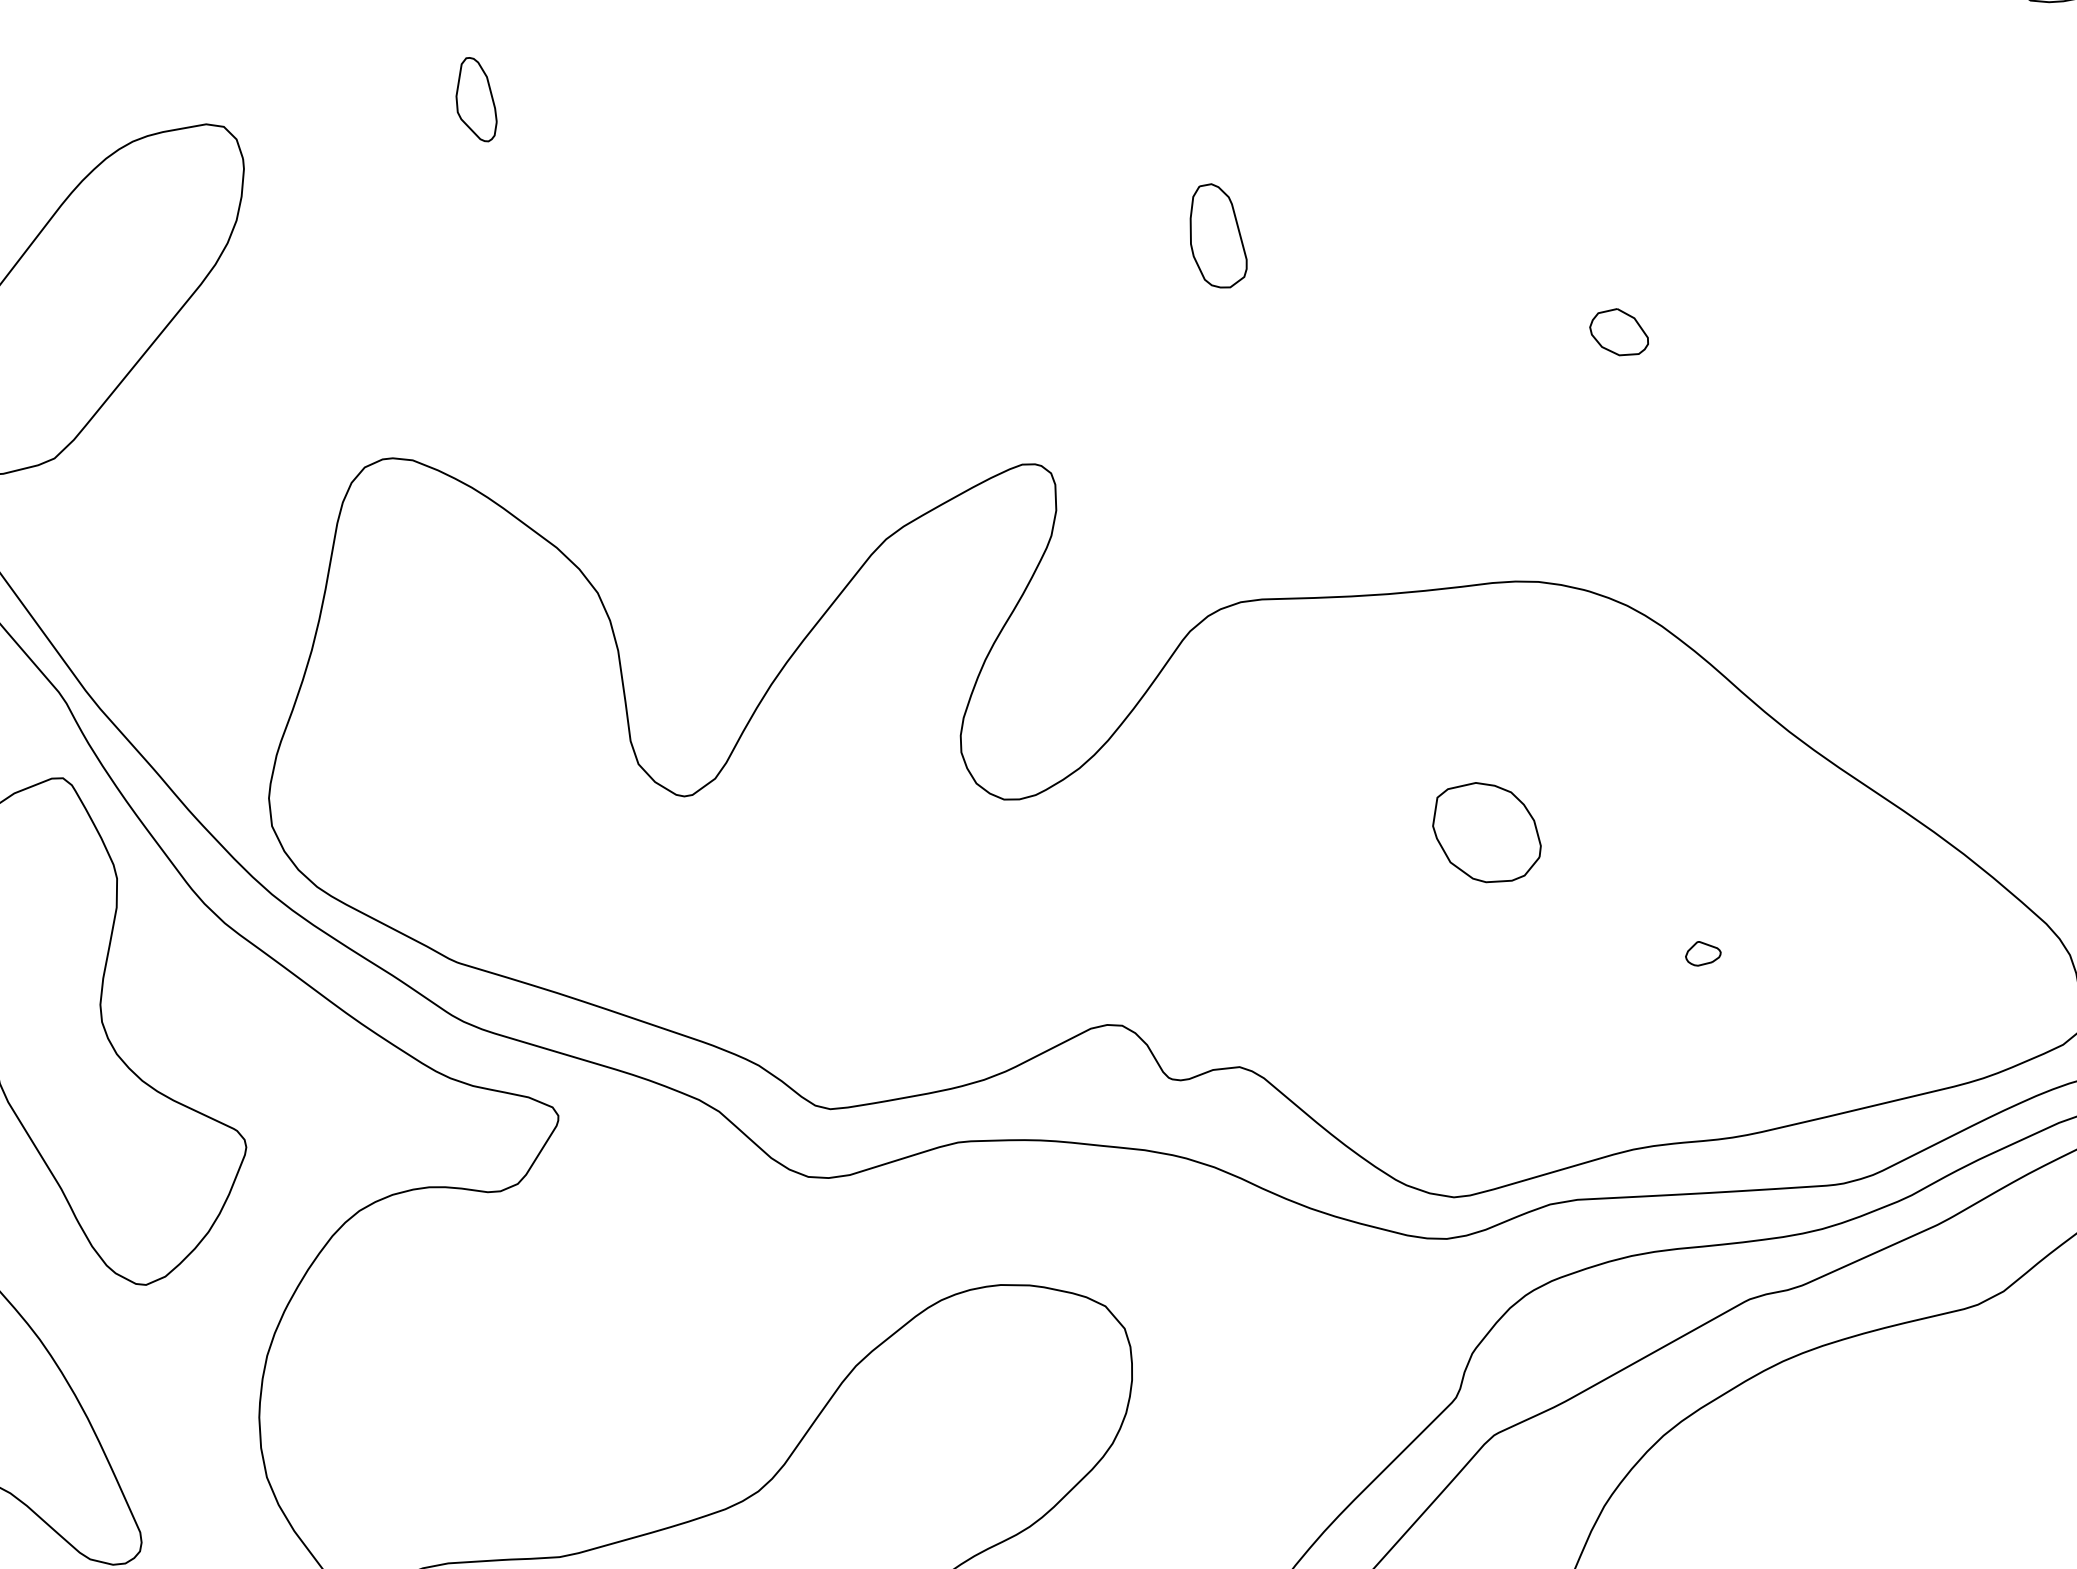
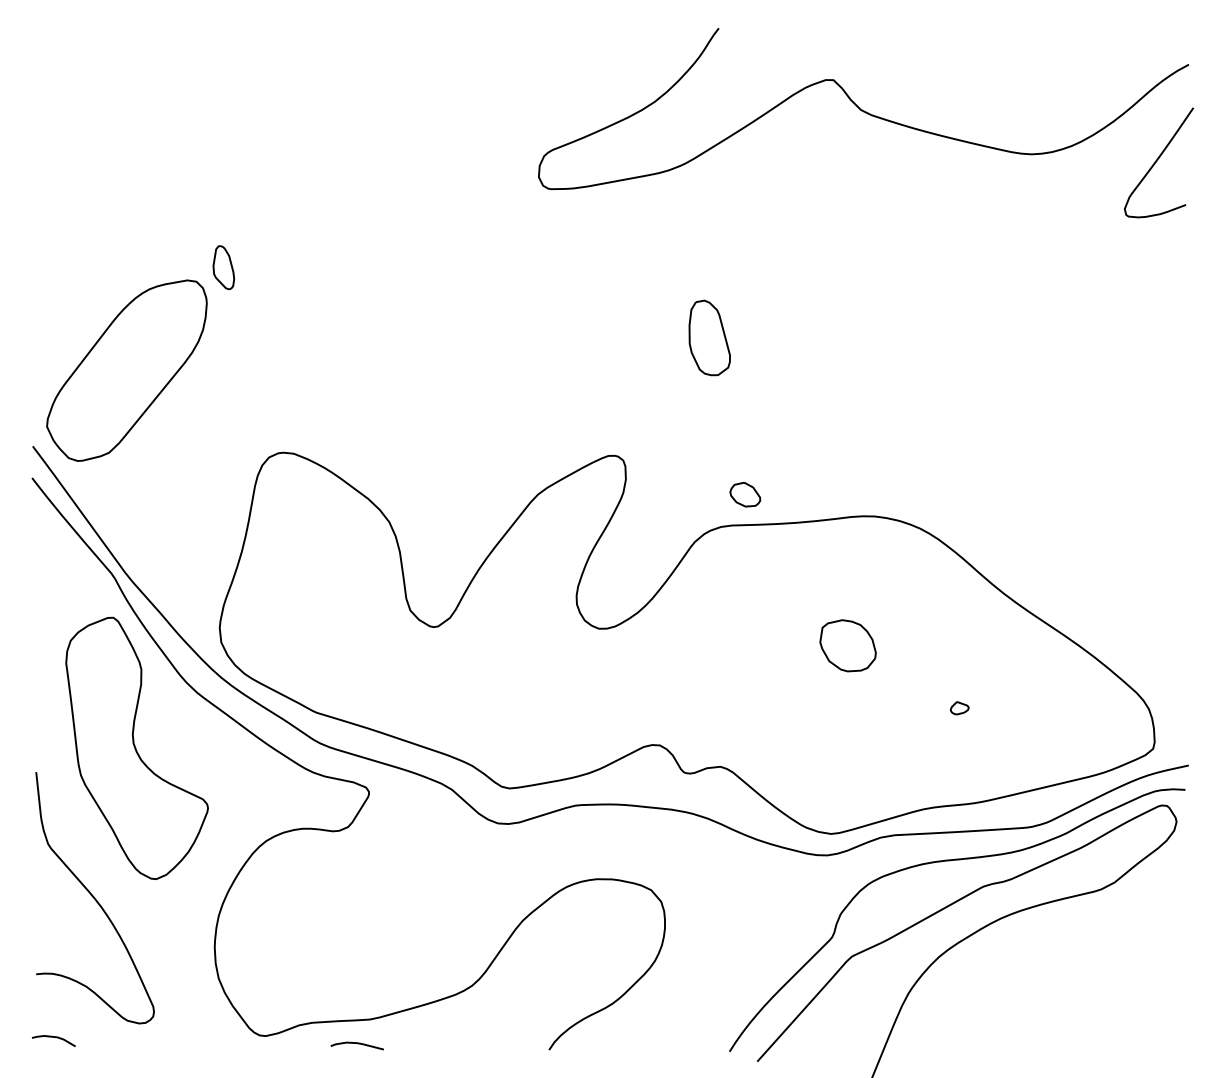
part: (475, 99) -> (223, 267), moved
part: (1218, 234) -> (709, 337), size x1.4
part: (1619, 331) -> (745, 494), moved

